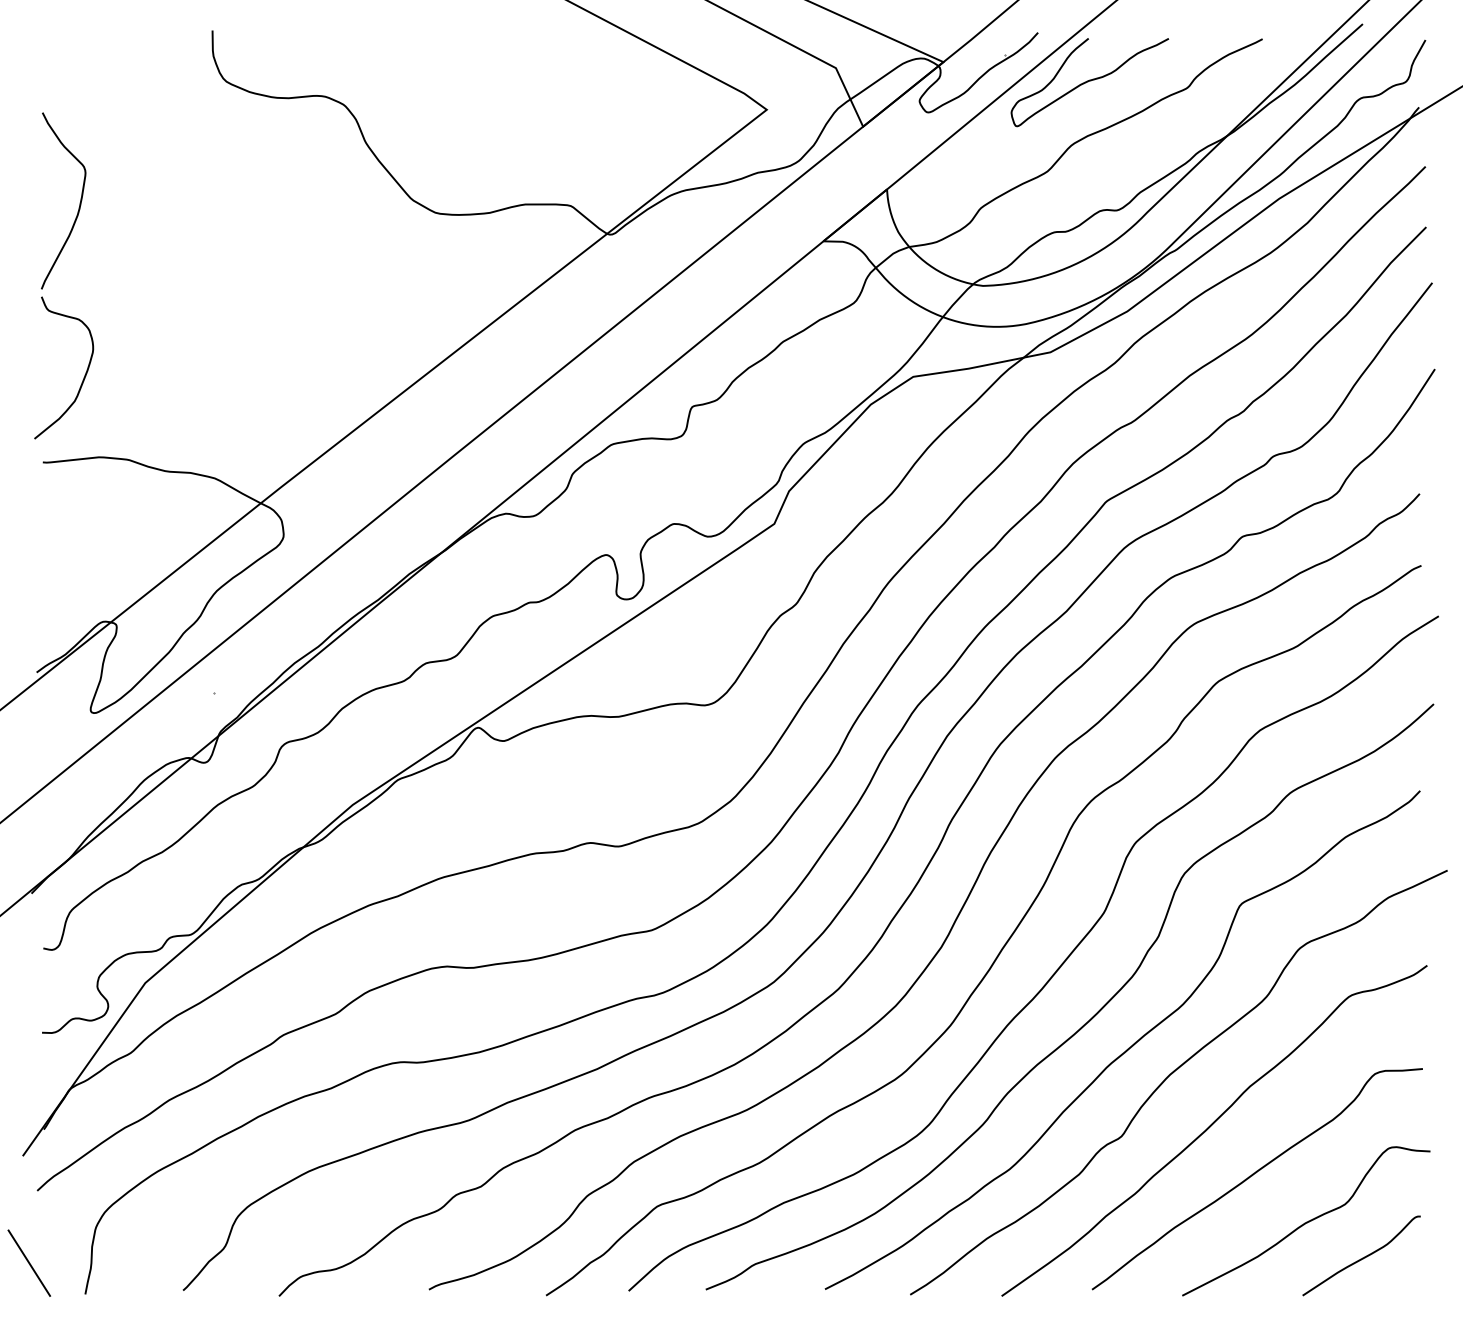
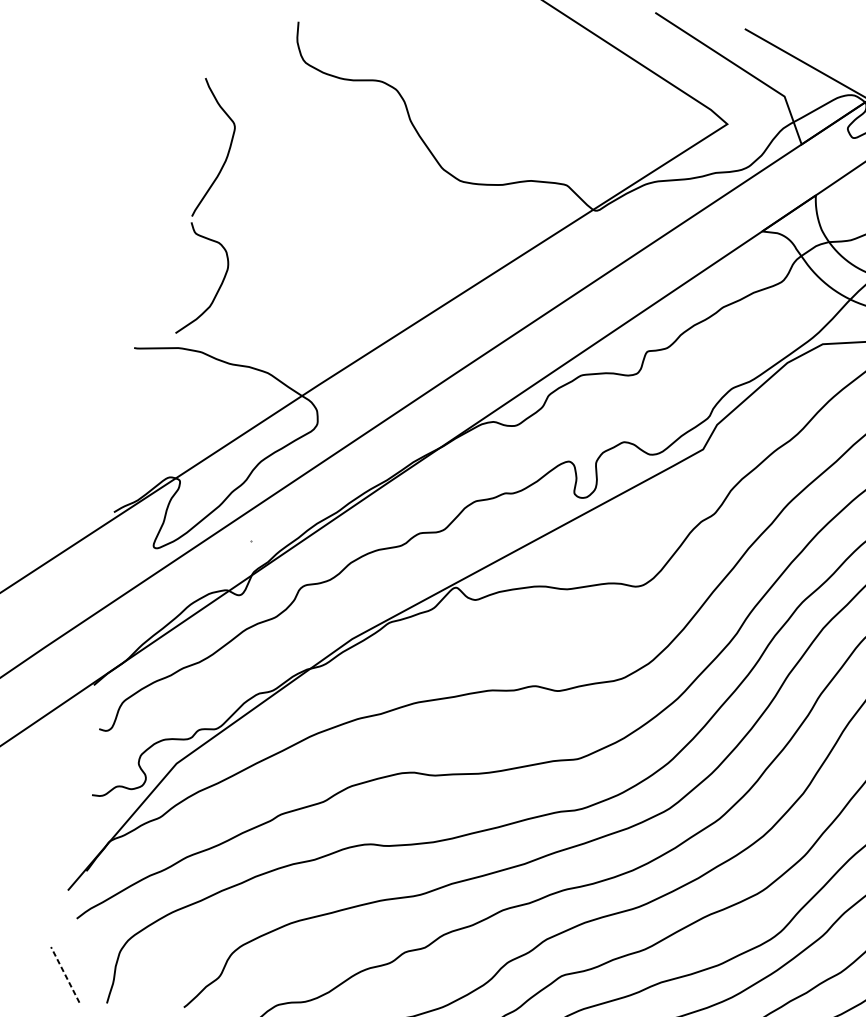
part: (52, 269) -> (201, 201), moved
line: (29, 1263) -> (65, 975), solid -> dashed

